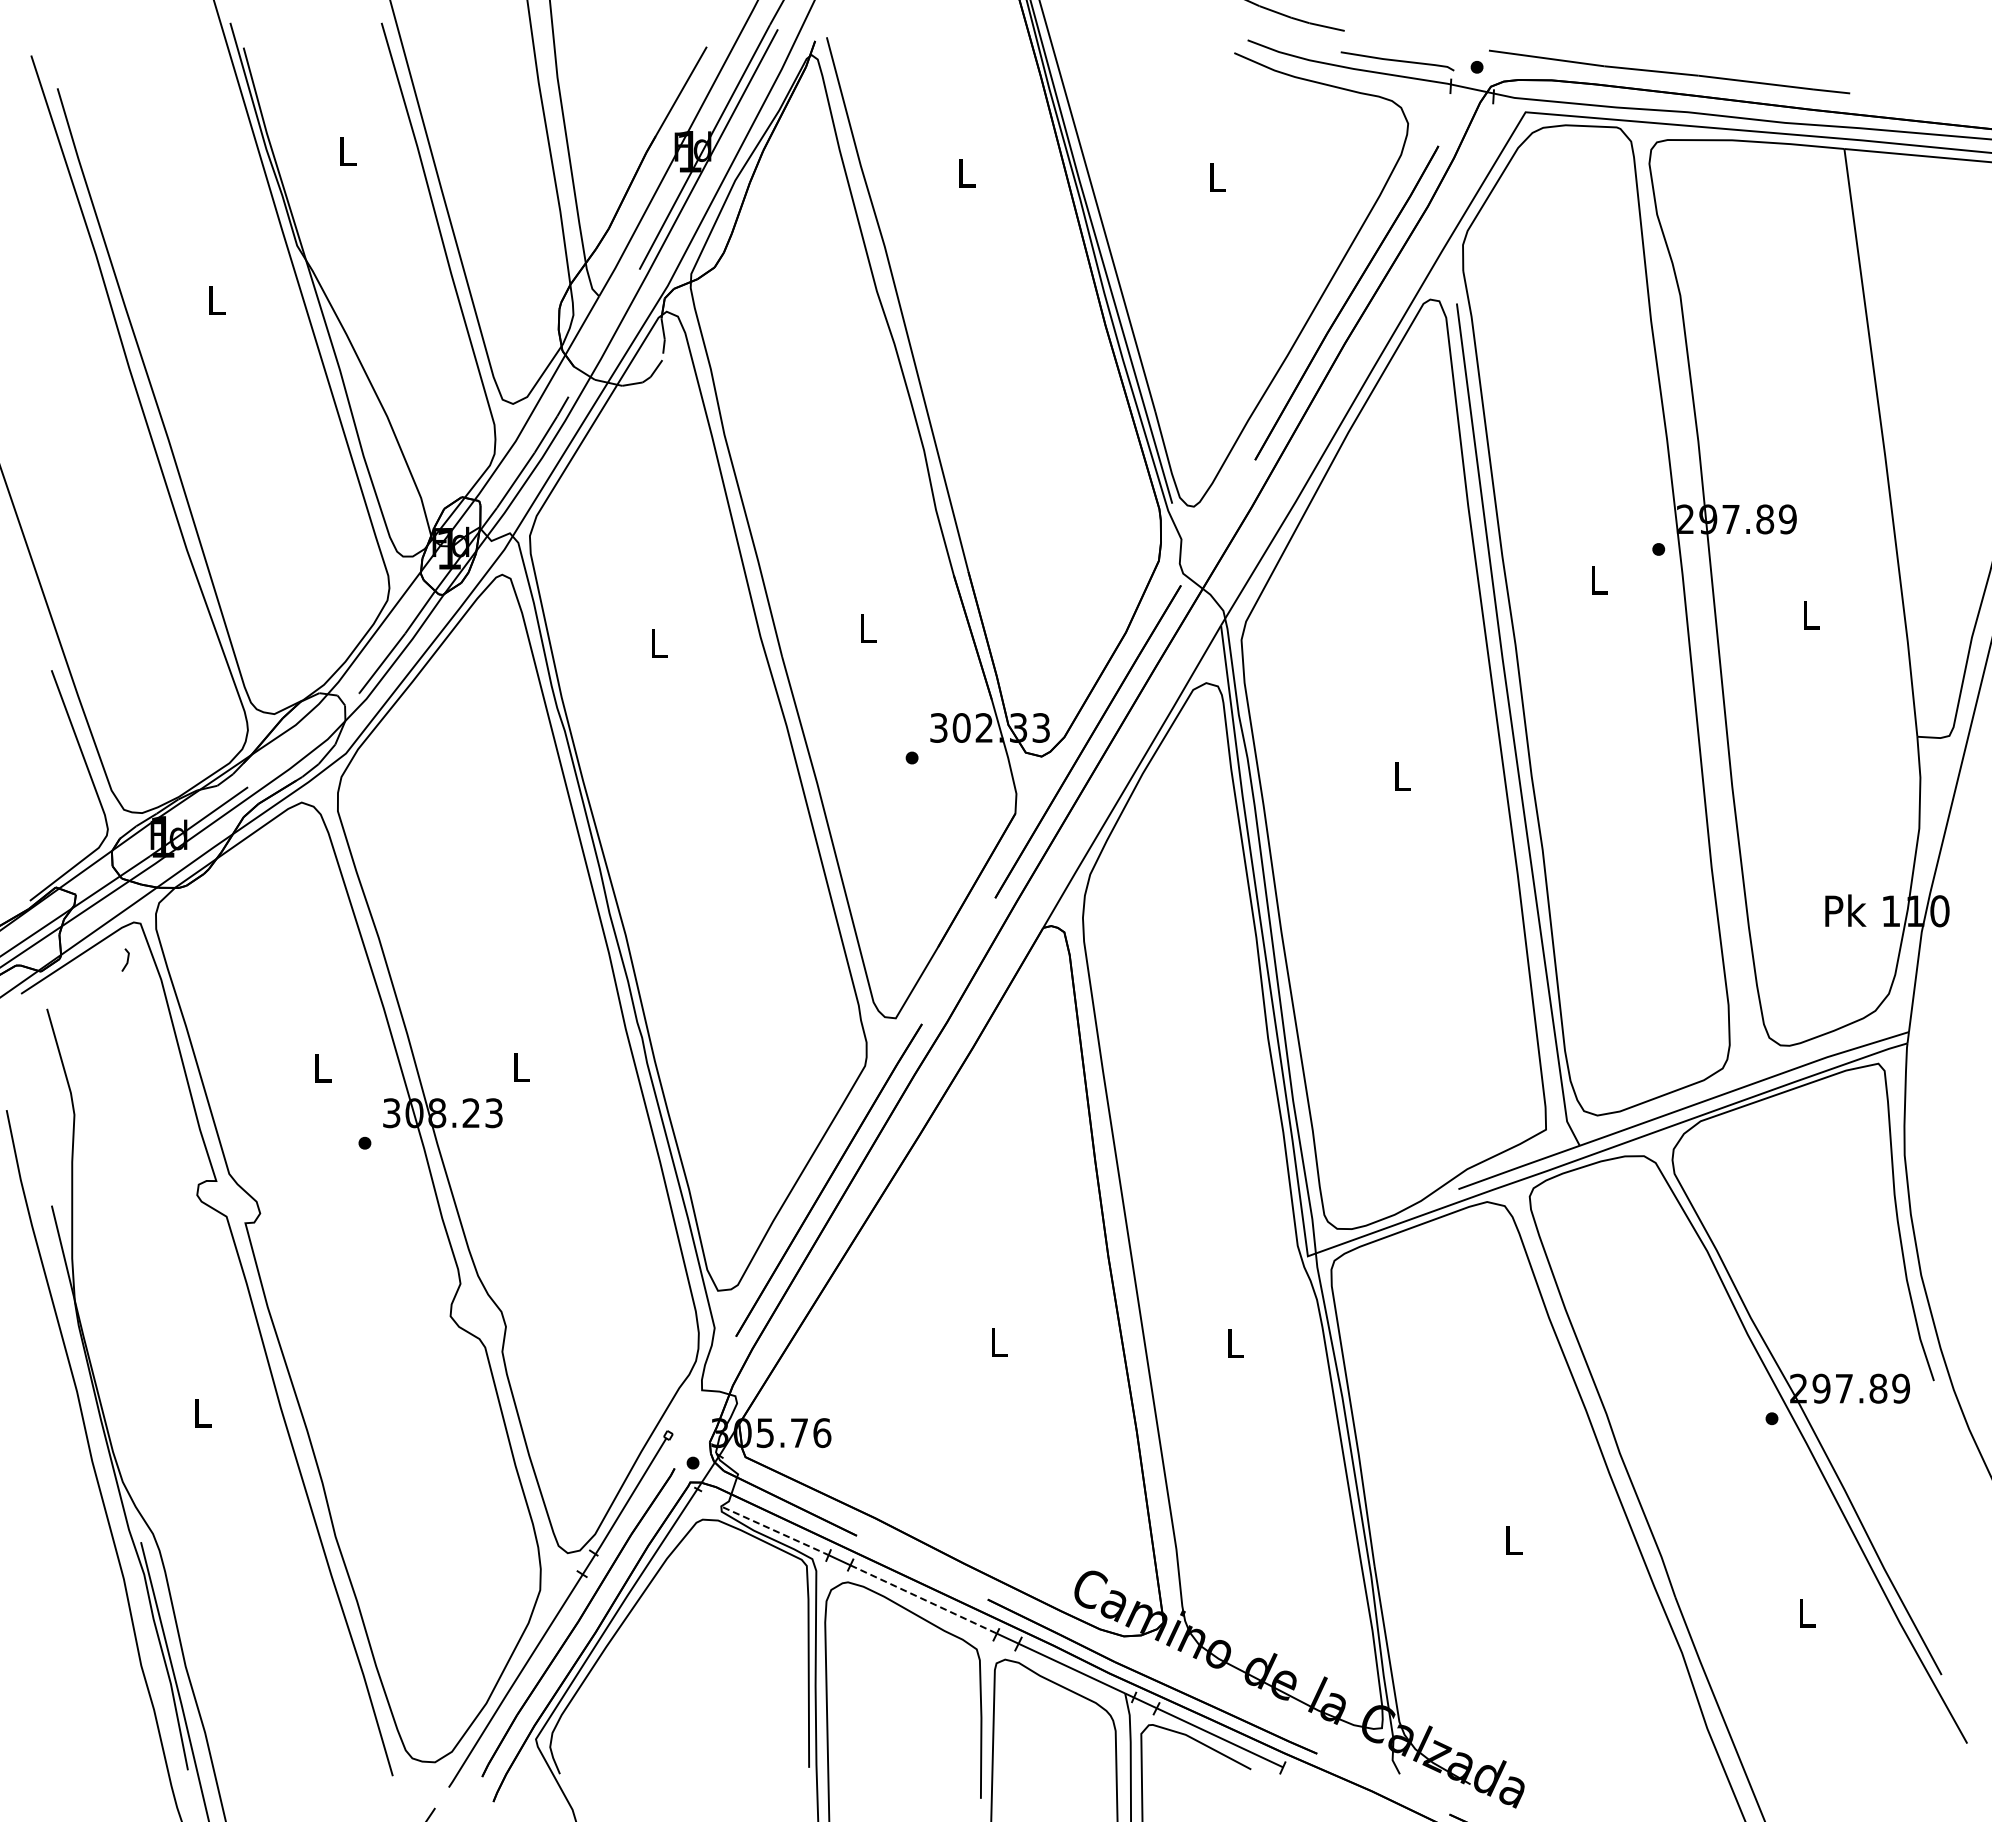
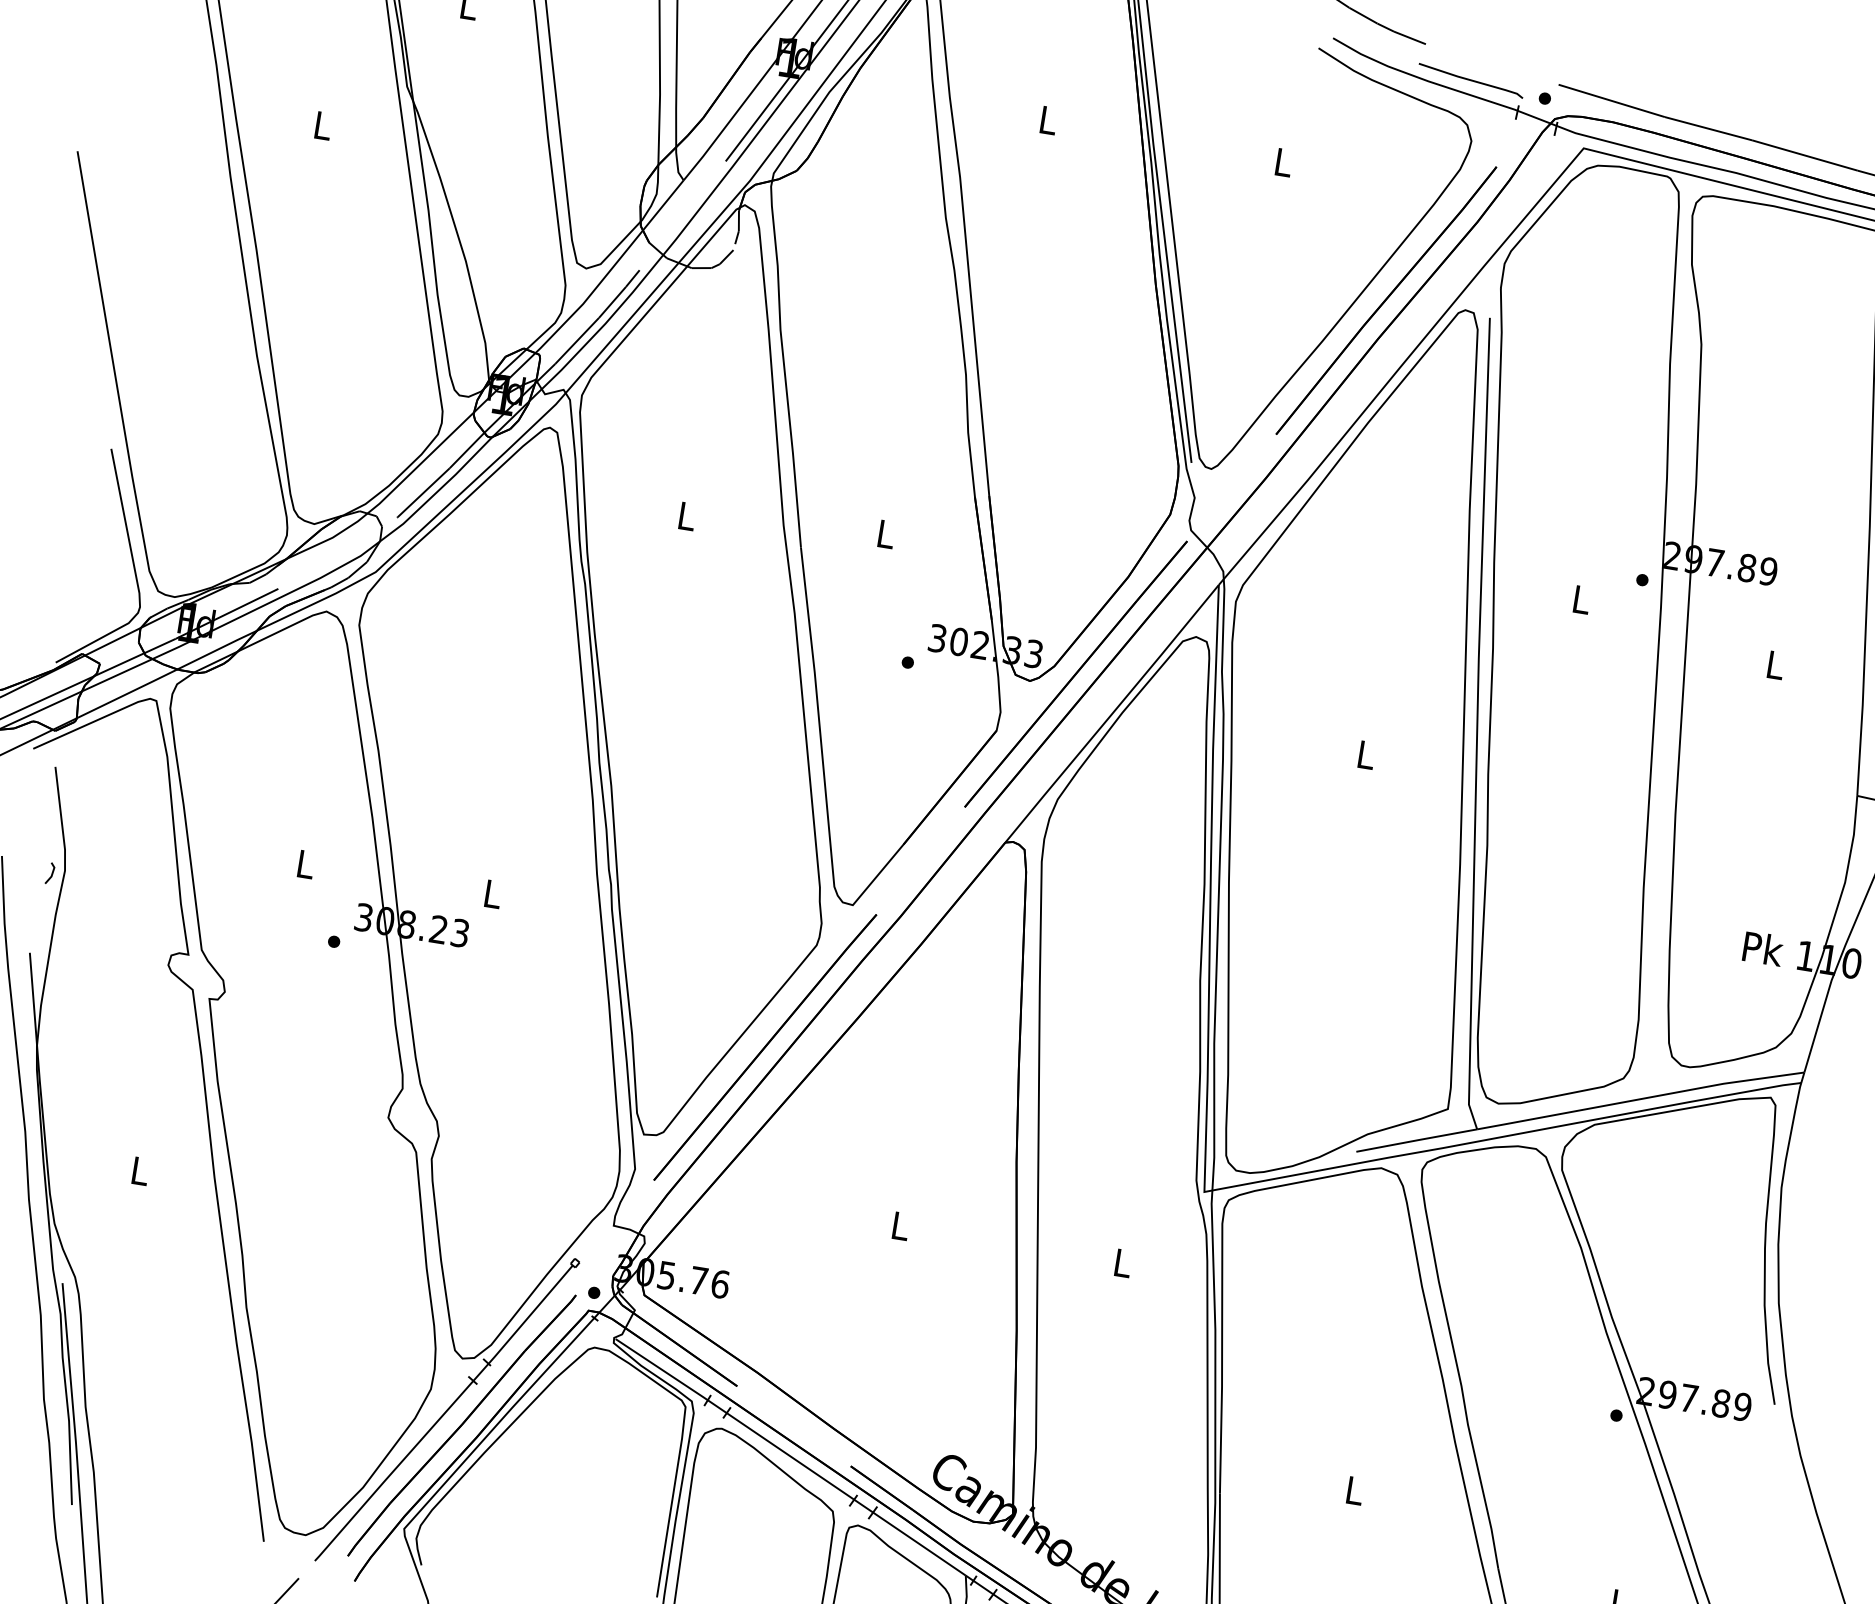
line: (126, 960) -> (51, 873), moved
line: (776, 1531) -> (662, 1369), dashed -> solid
line: (923, 1599) -> (790, 1456), dashed -> solid

